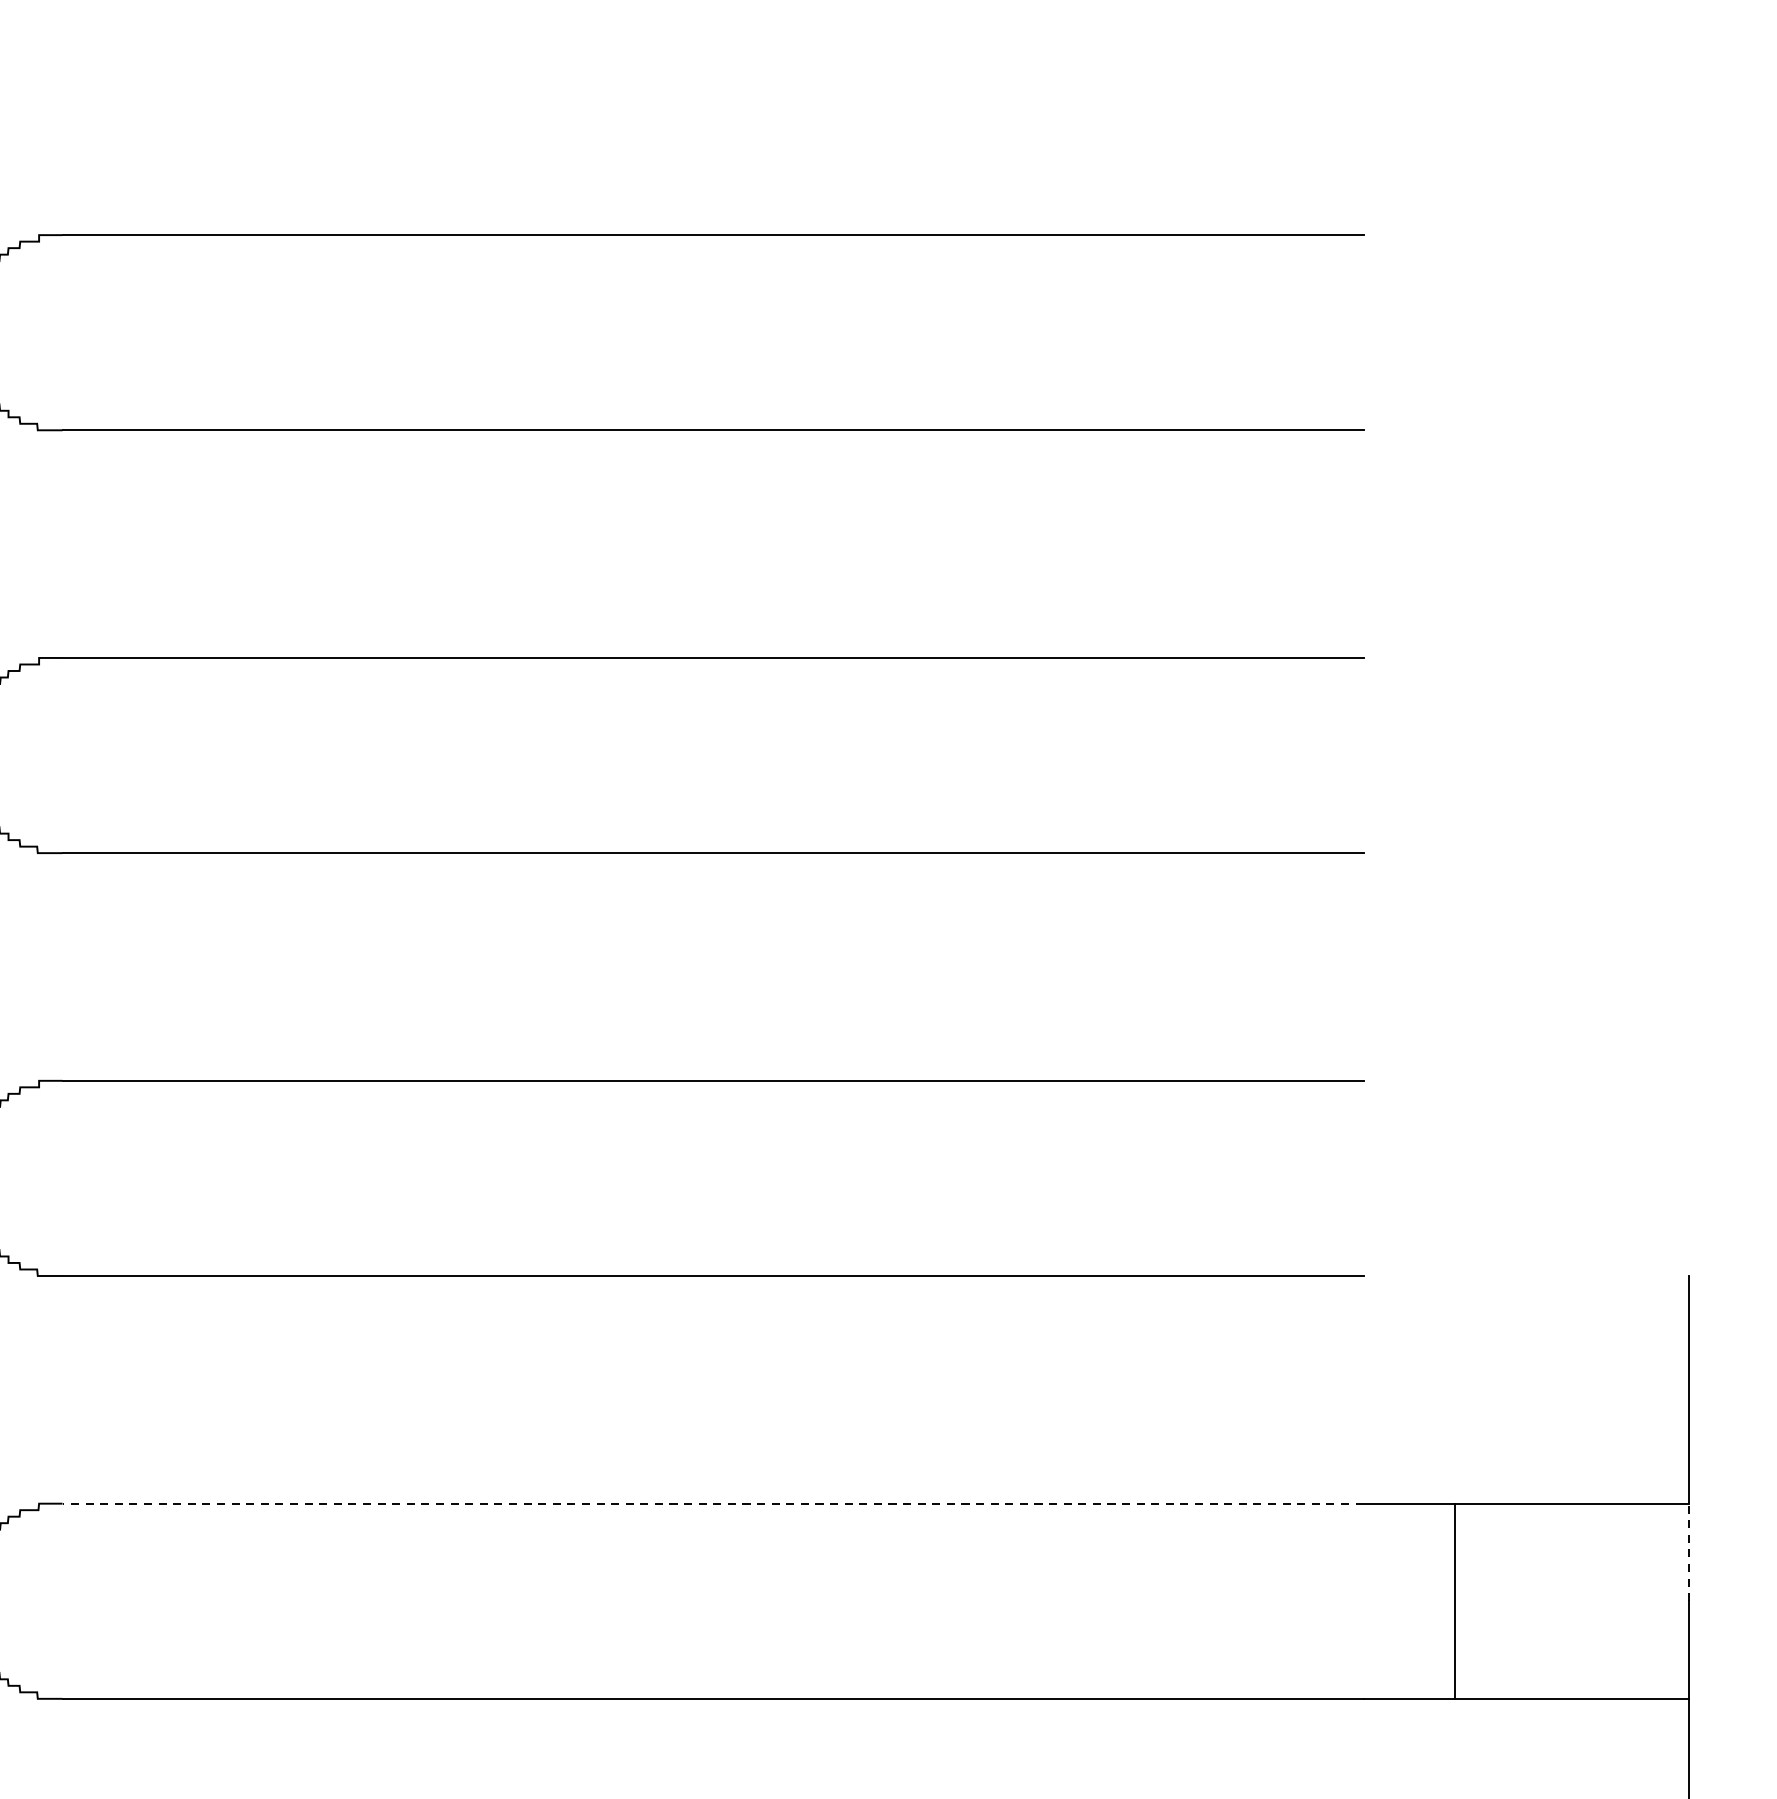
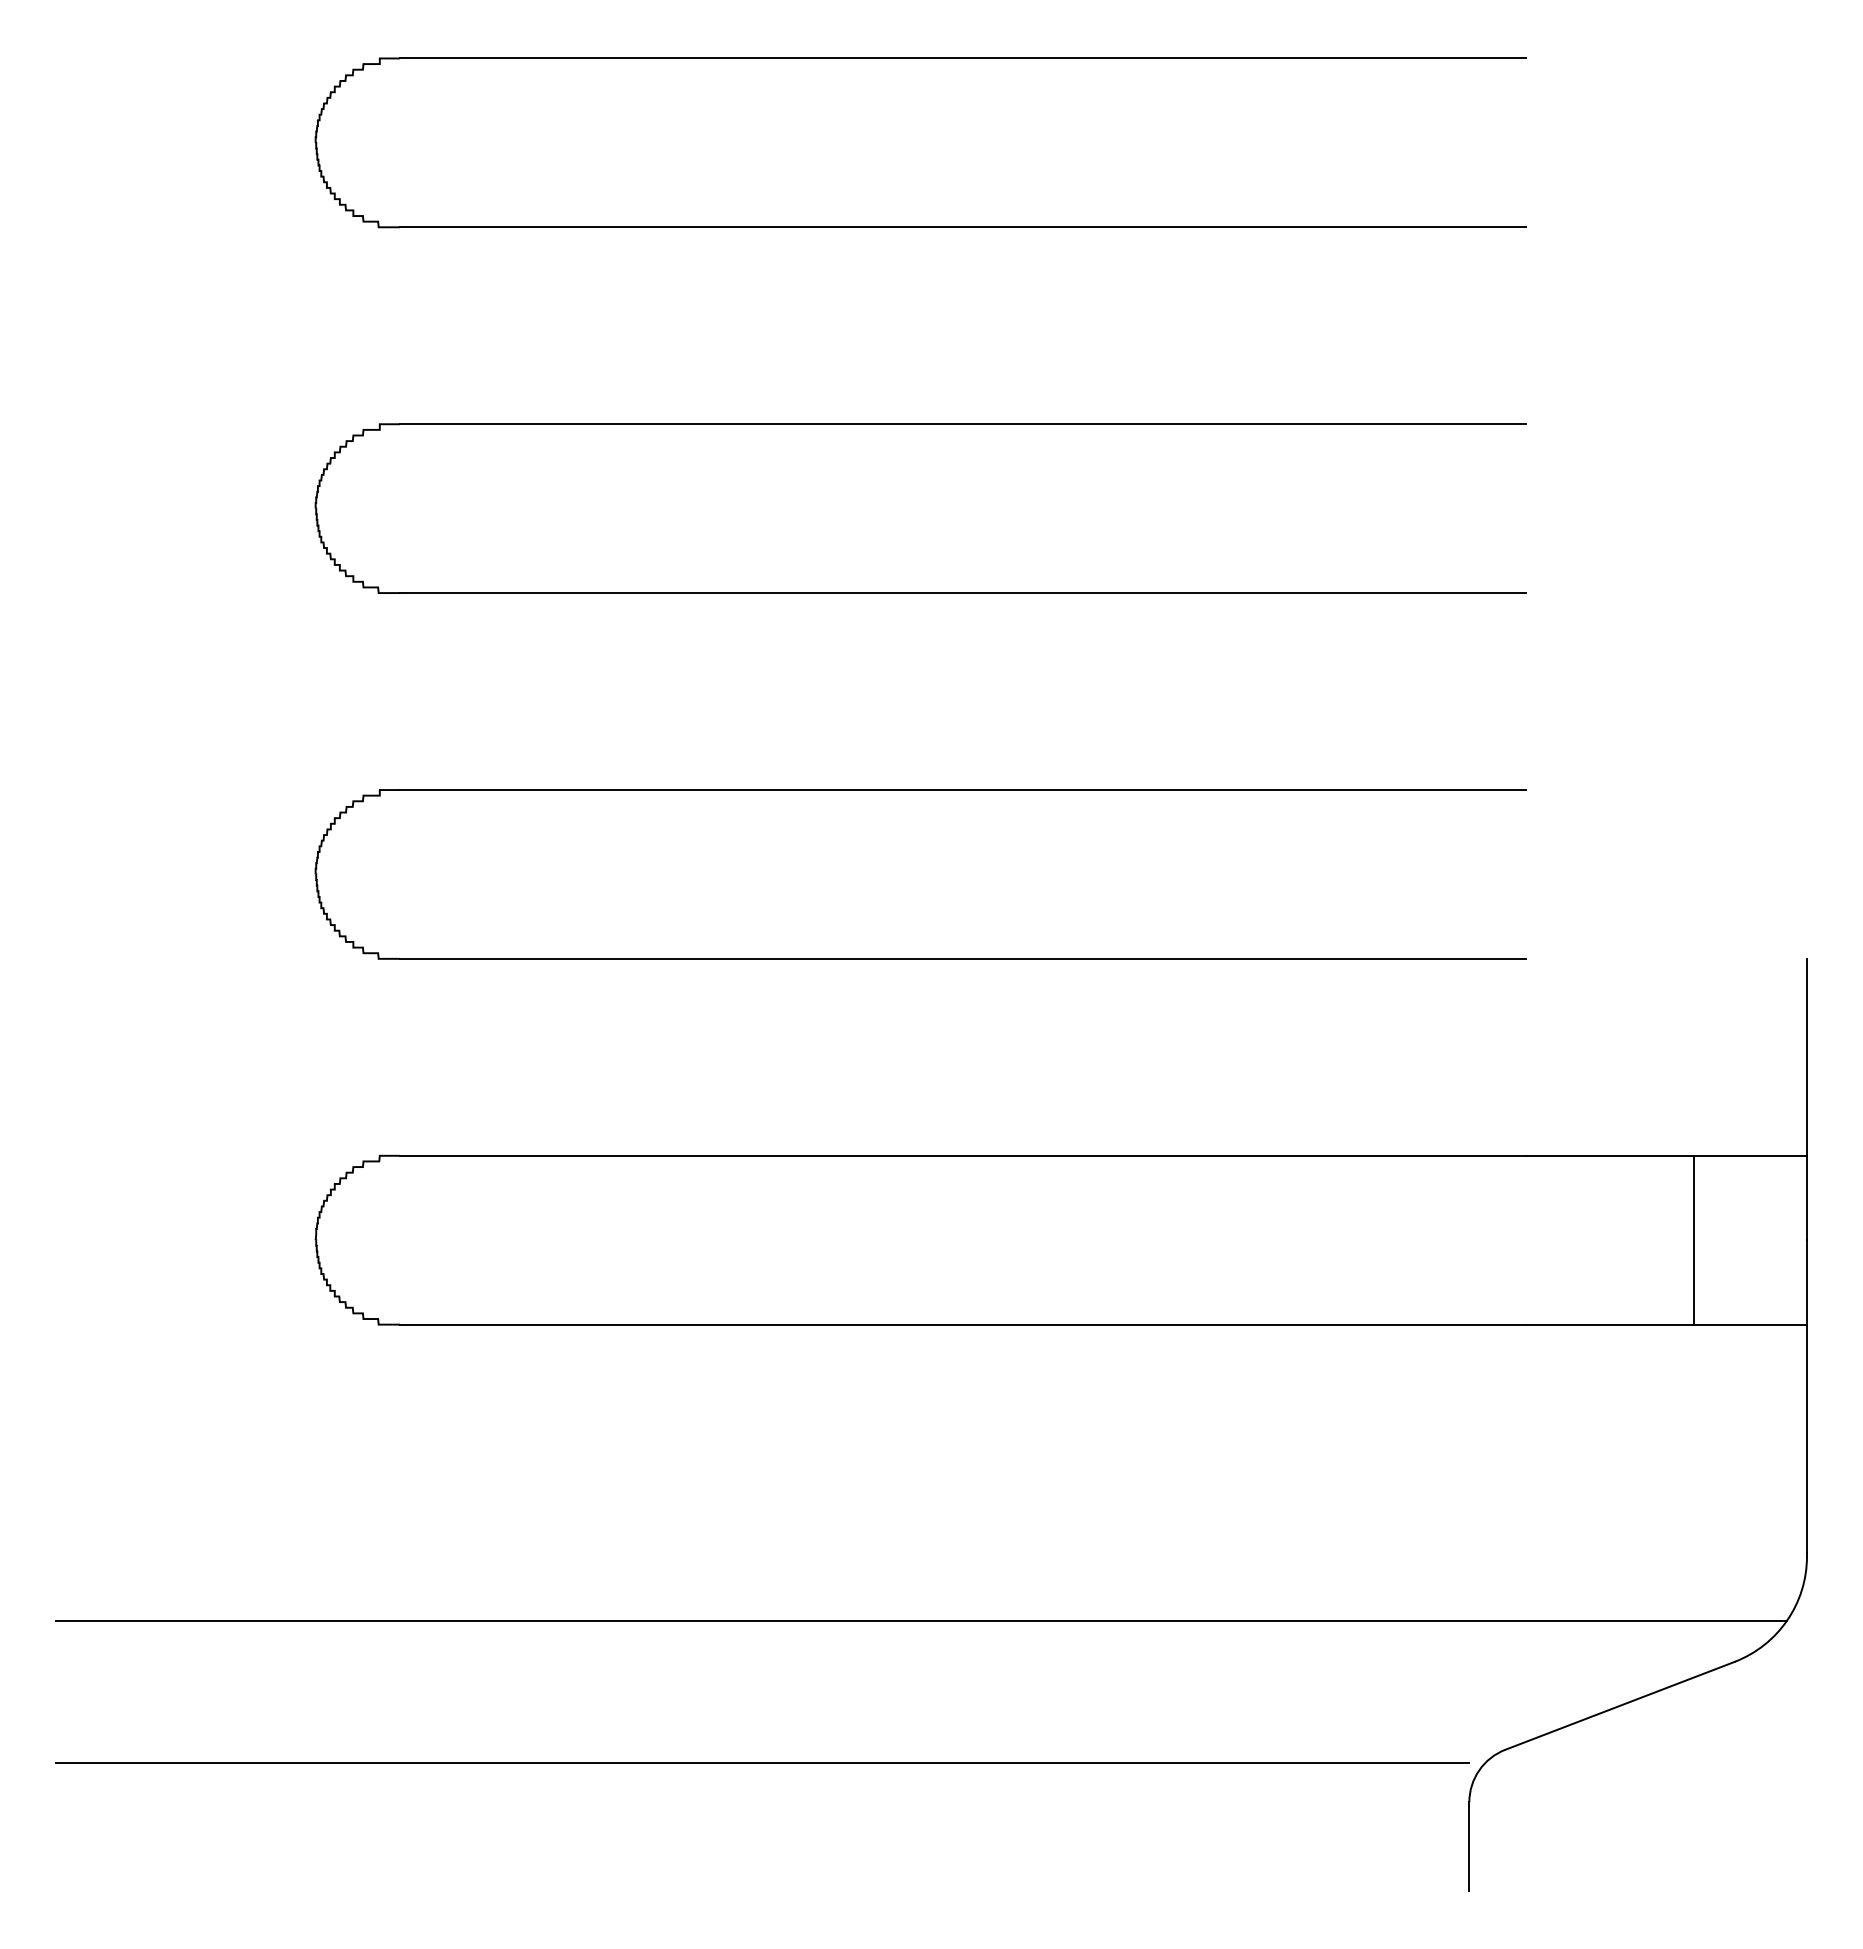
line: (712, 1503) -> (962, 1155), dashed -> solid
line: (1688, 1551) -> (1806, 1197), dashed -> solid
line: (1454, 1600) -> (1694, 1239), moved

